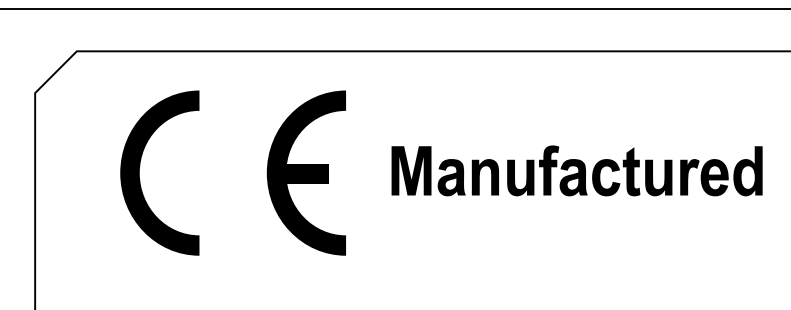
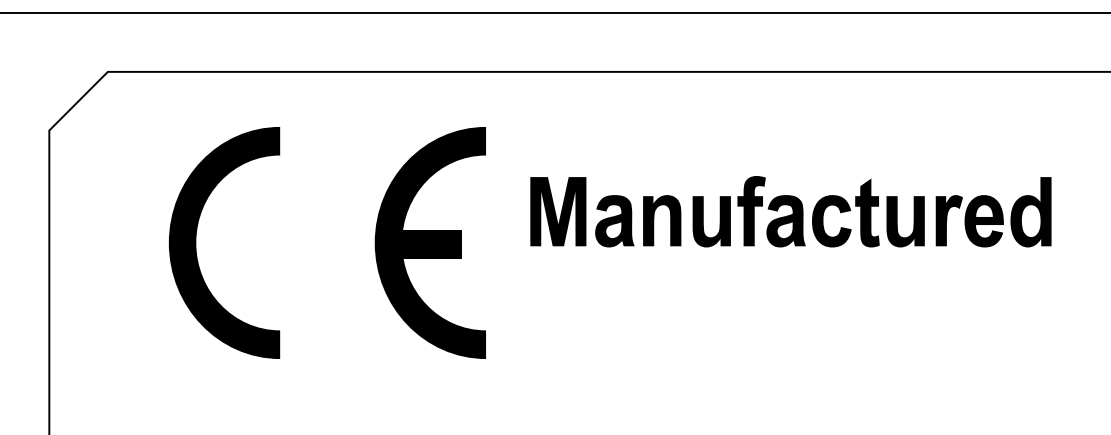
part: (576, 170) -> (790, 211), moved

